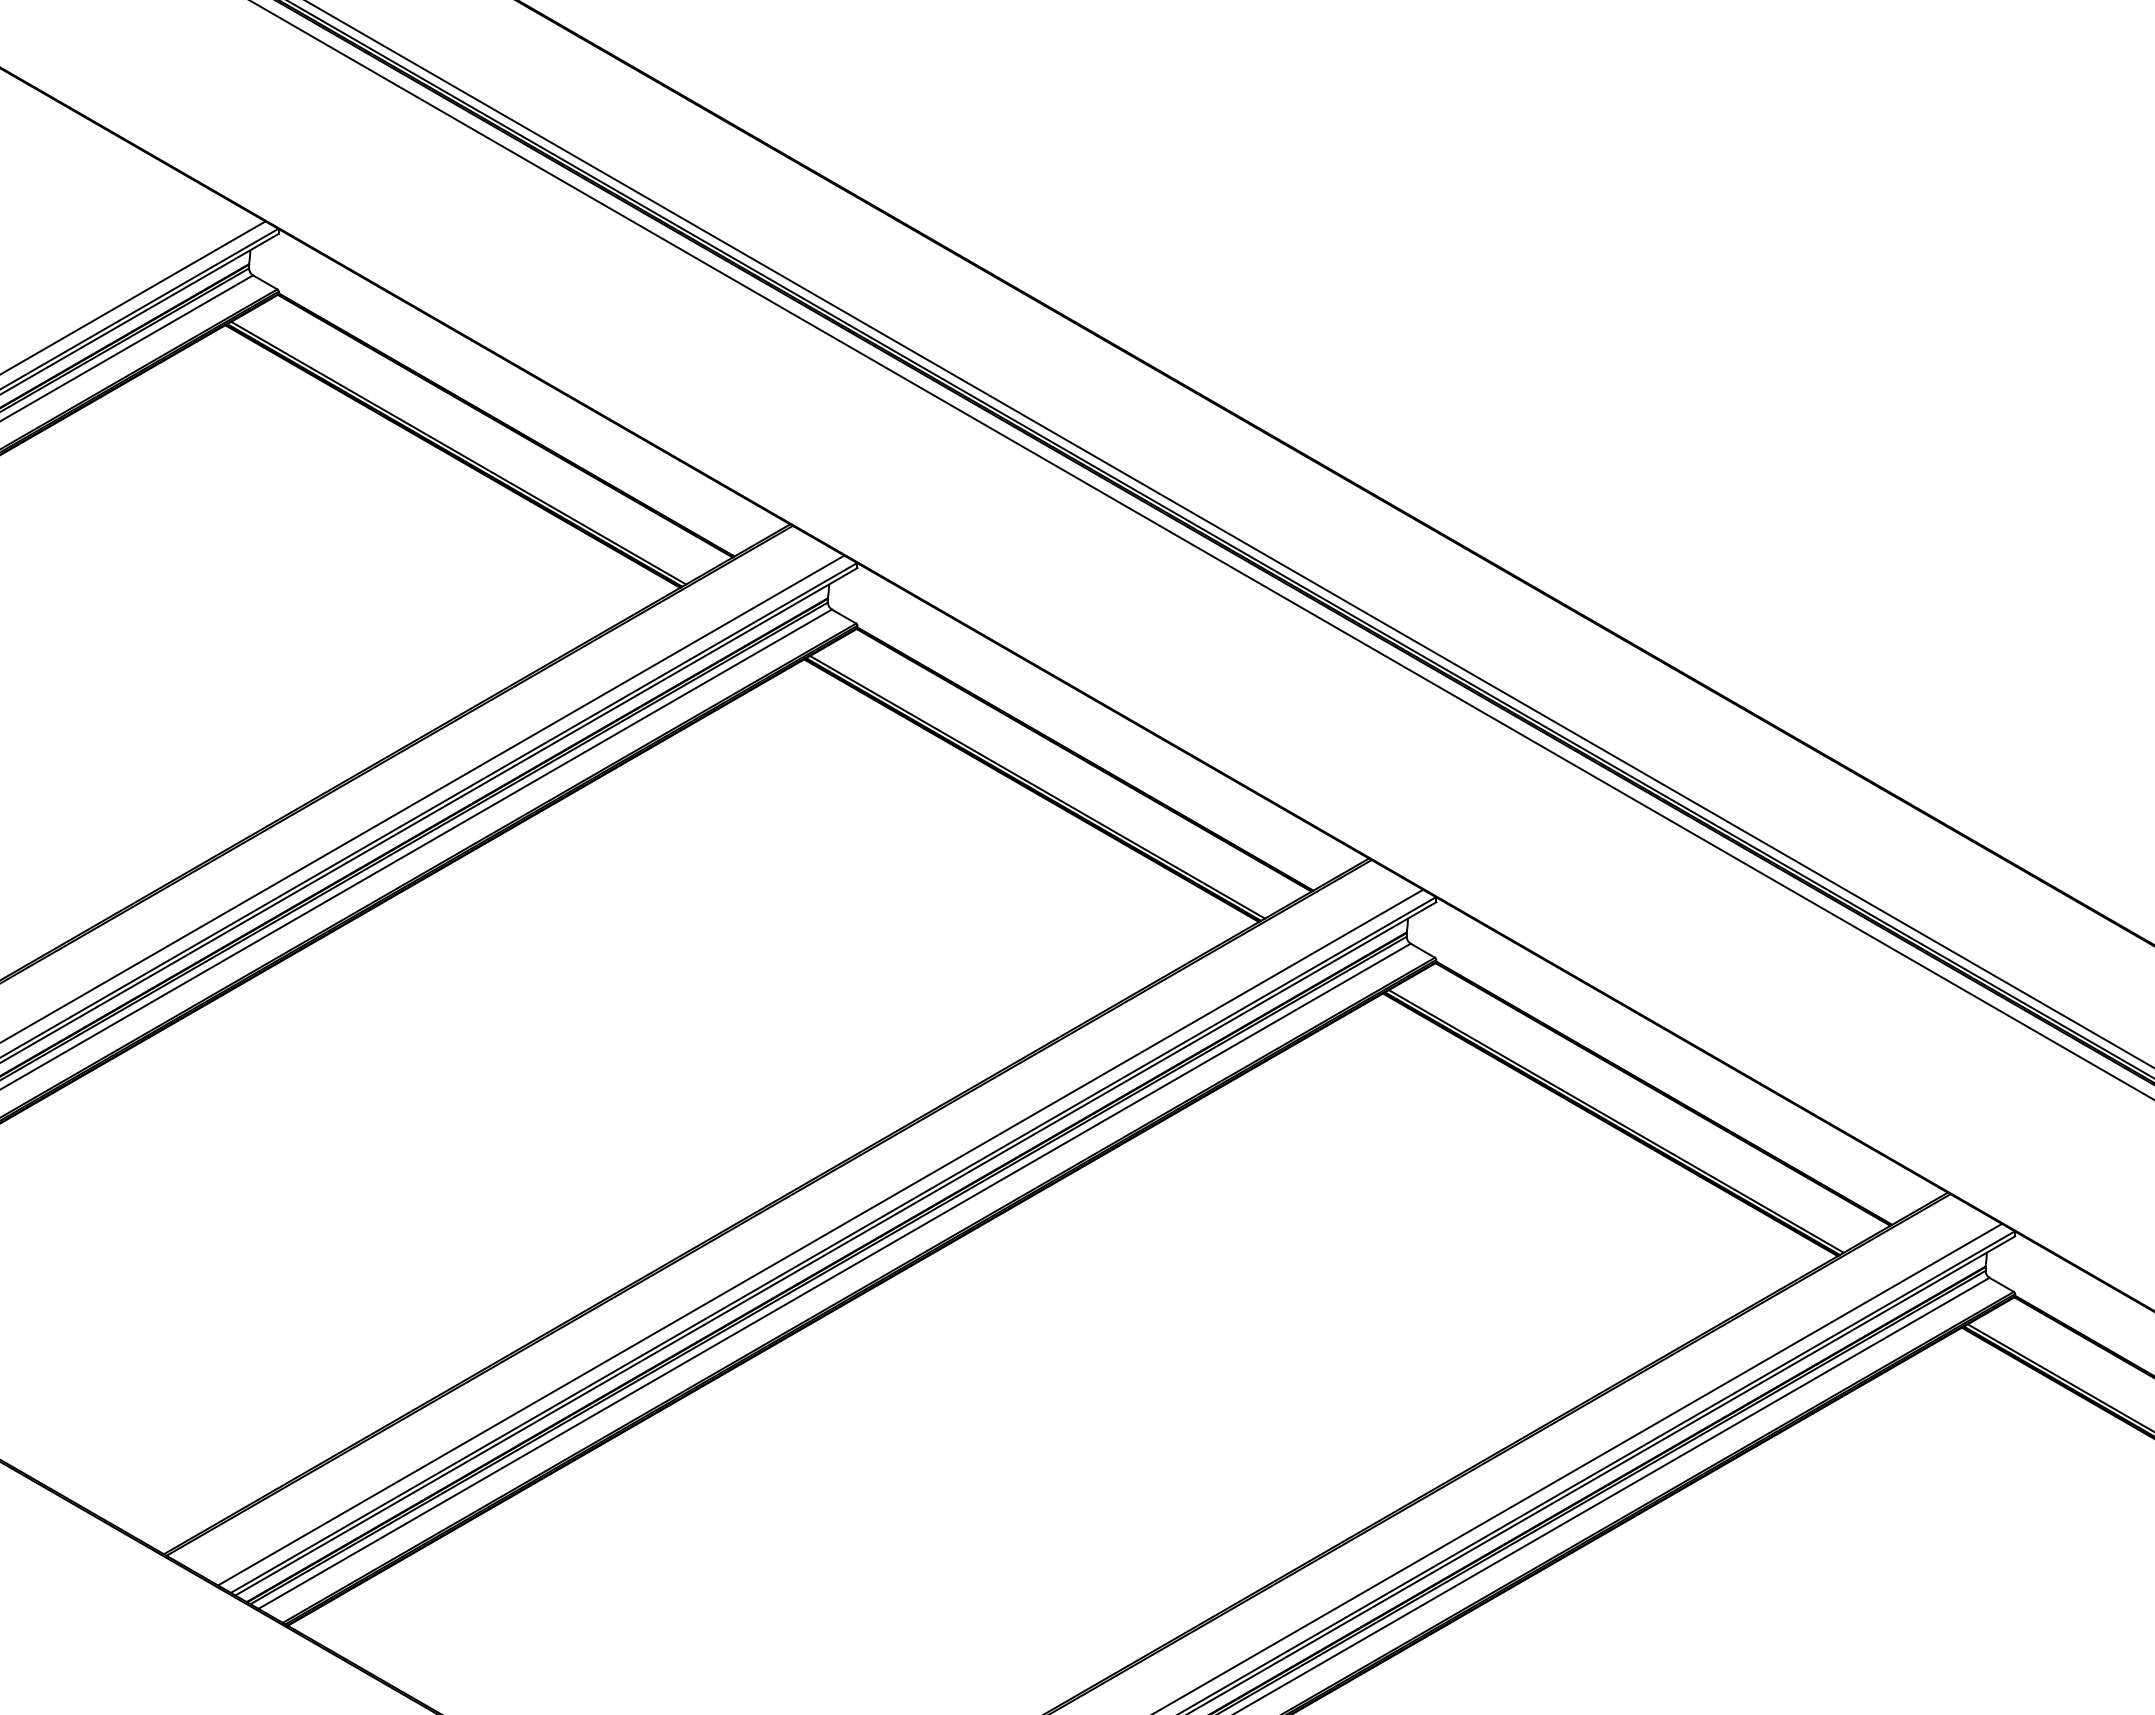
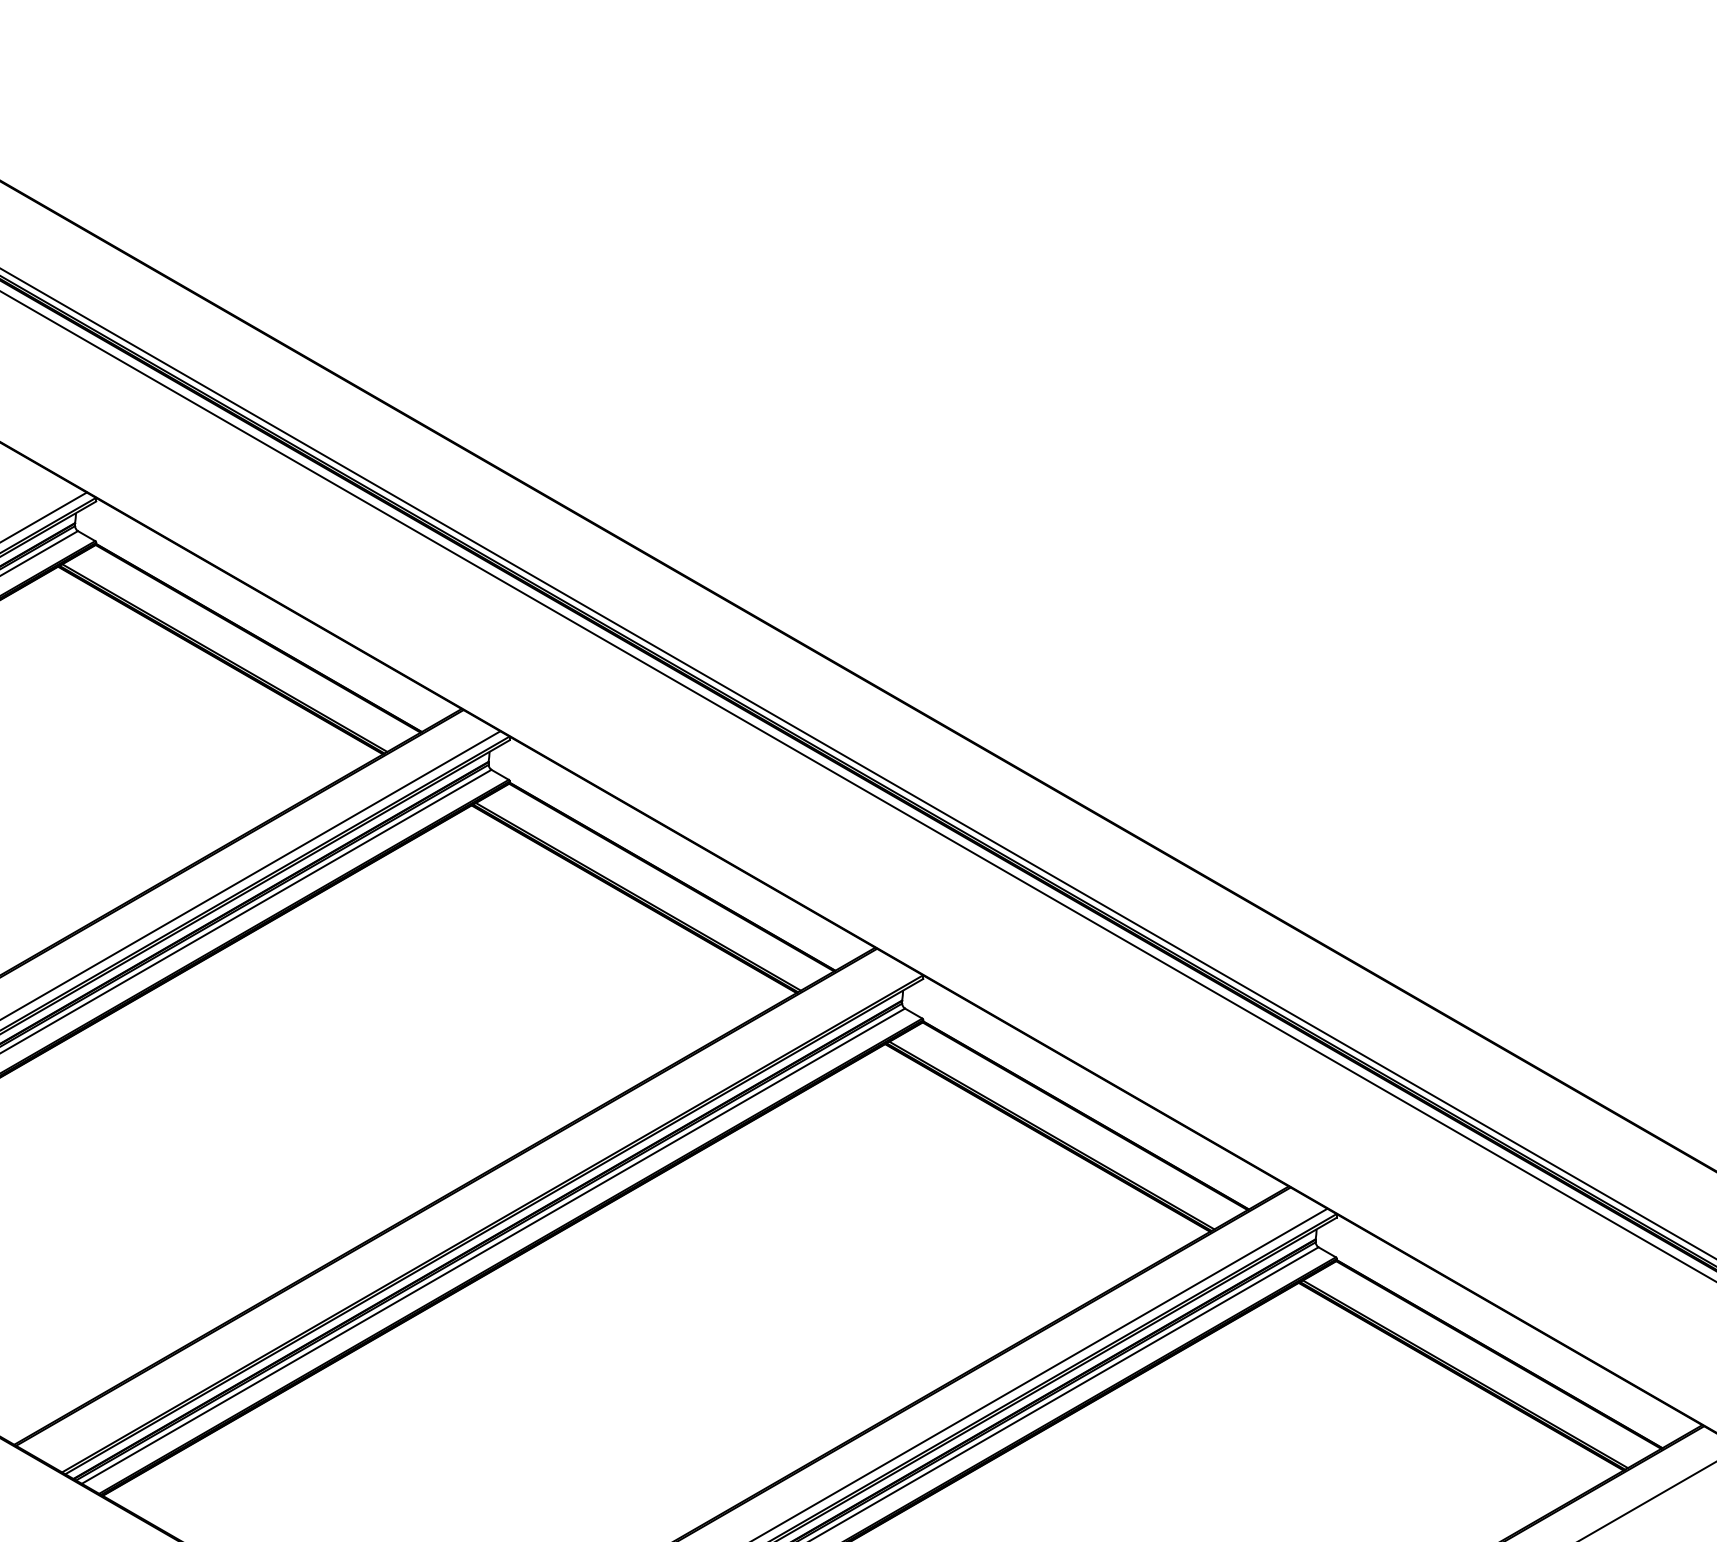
line: (819, 1237) -> (482, 1218), removed

